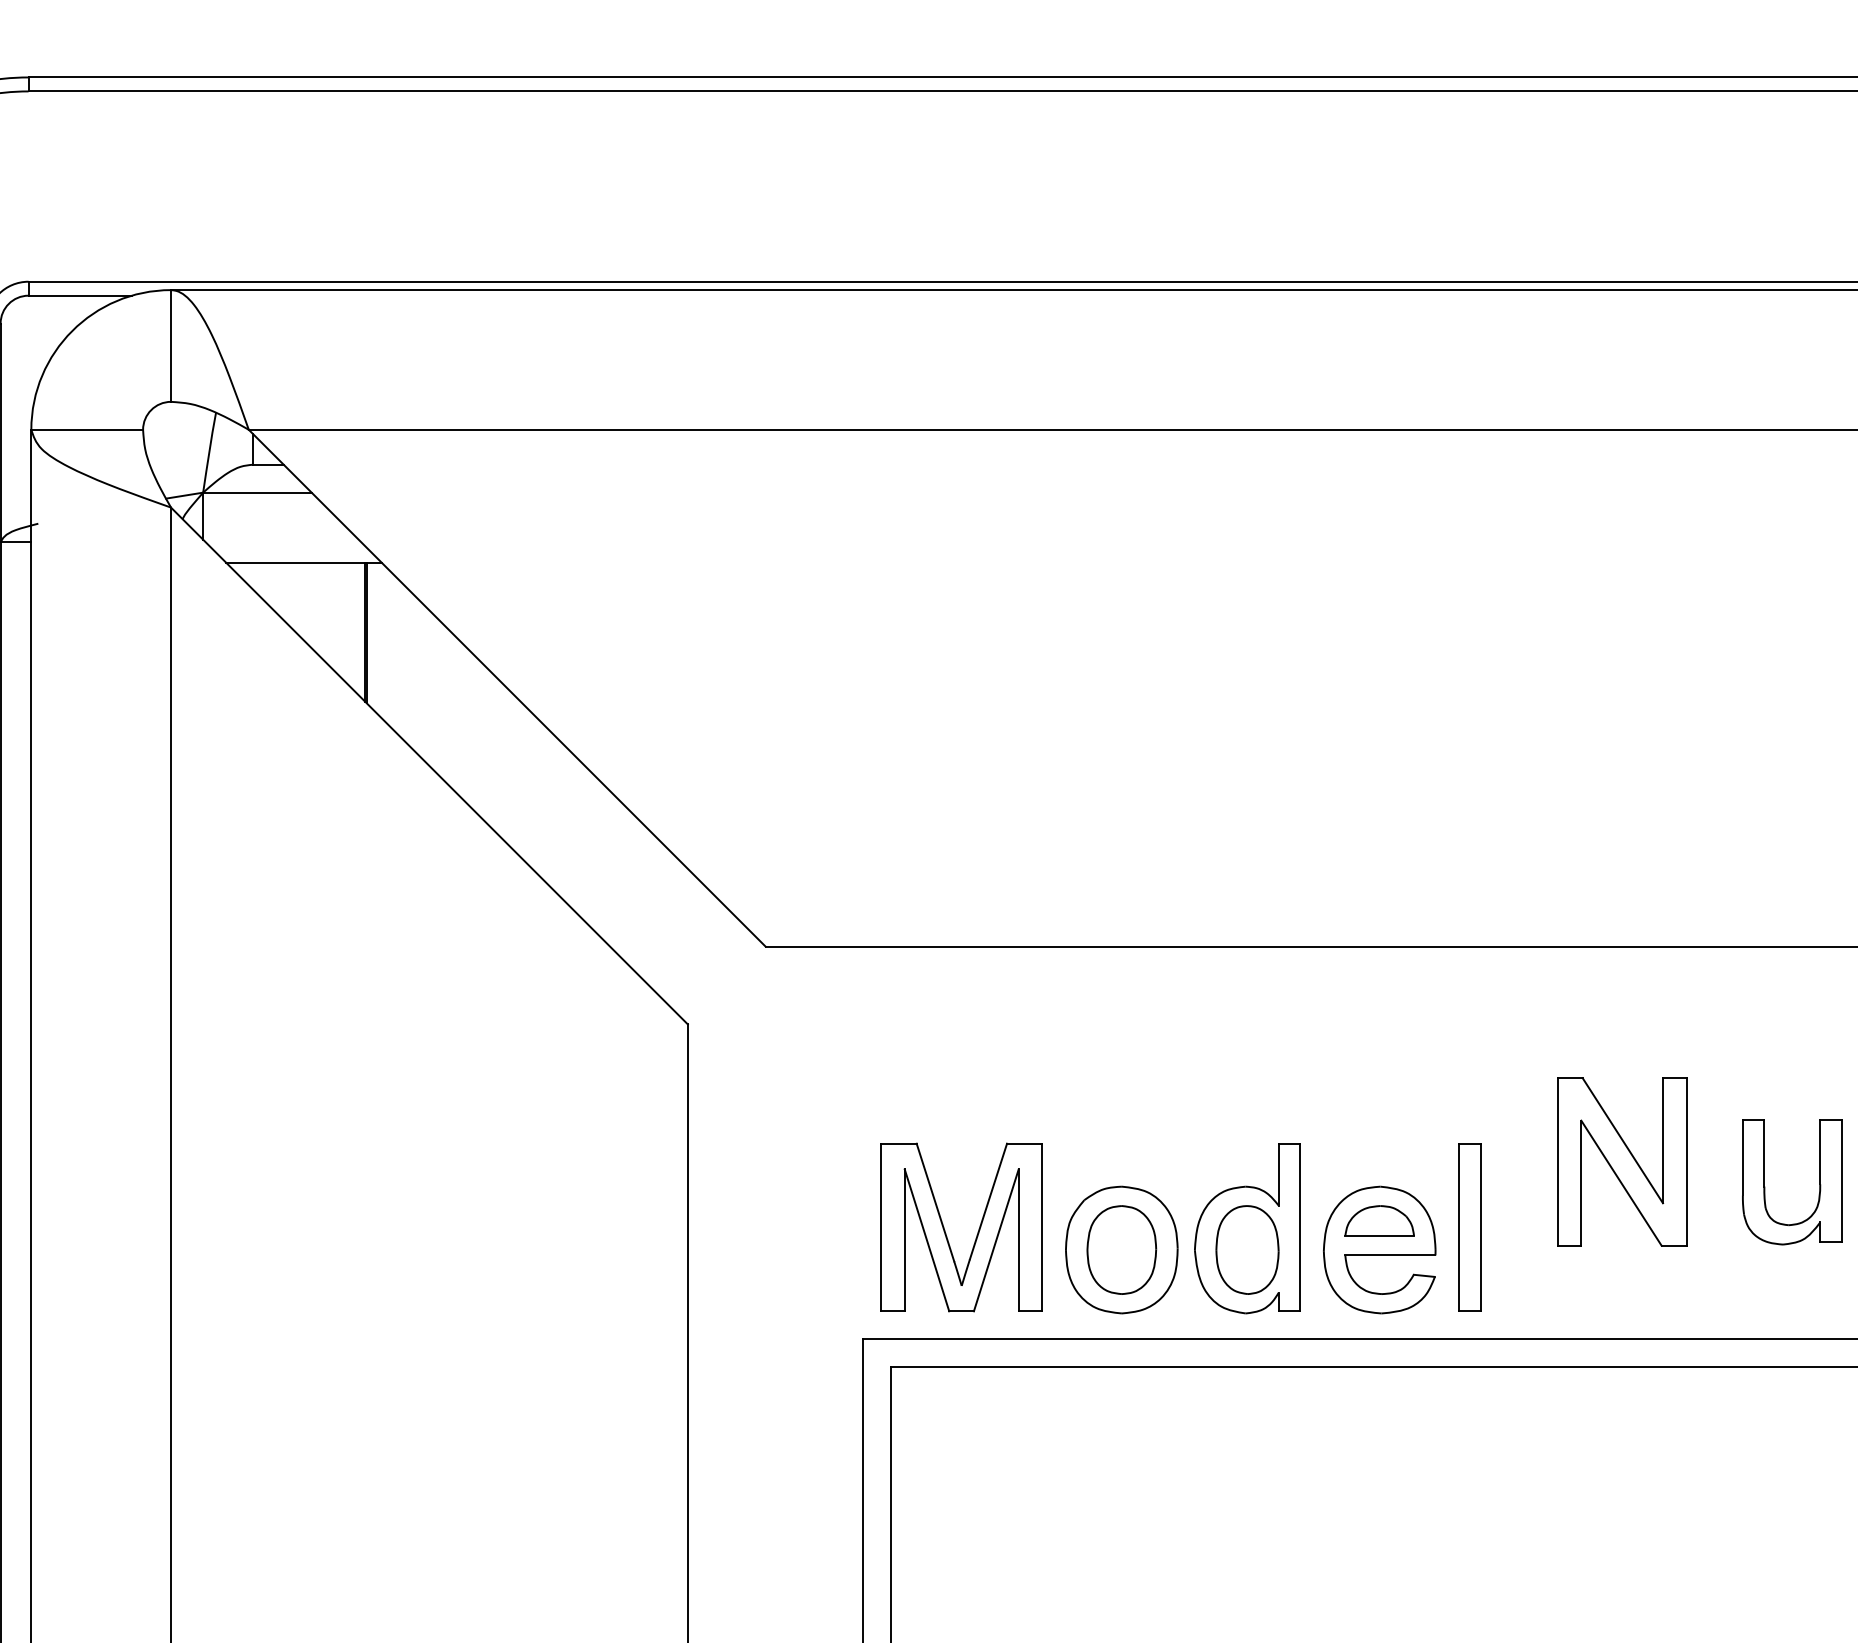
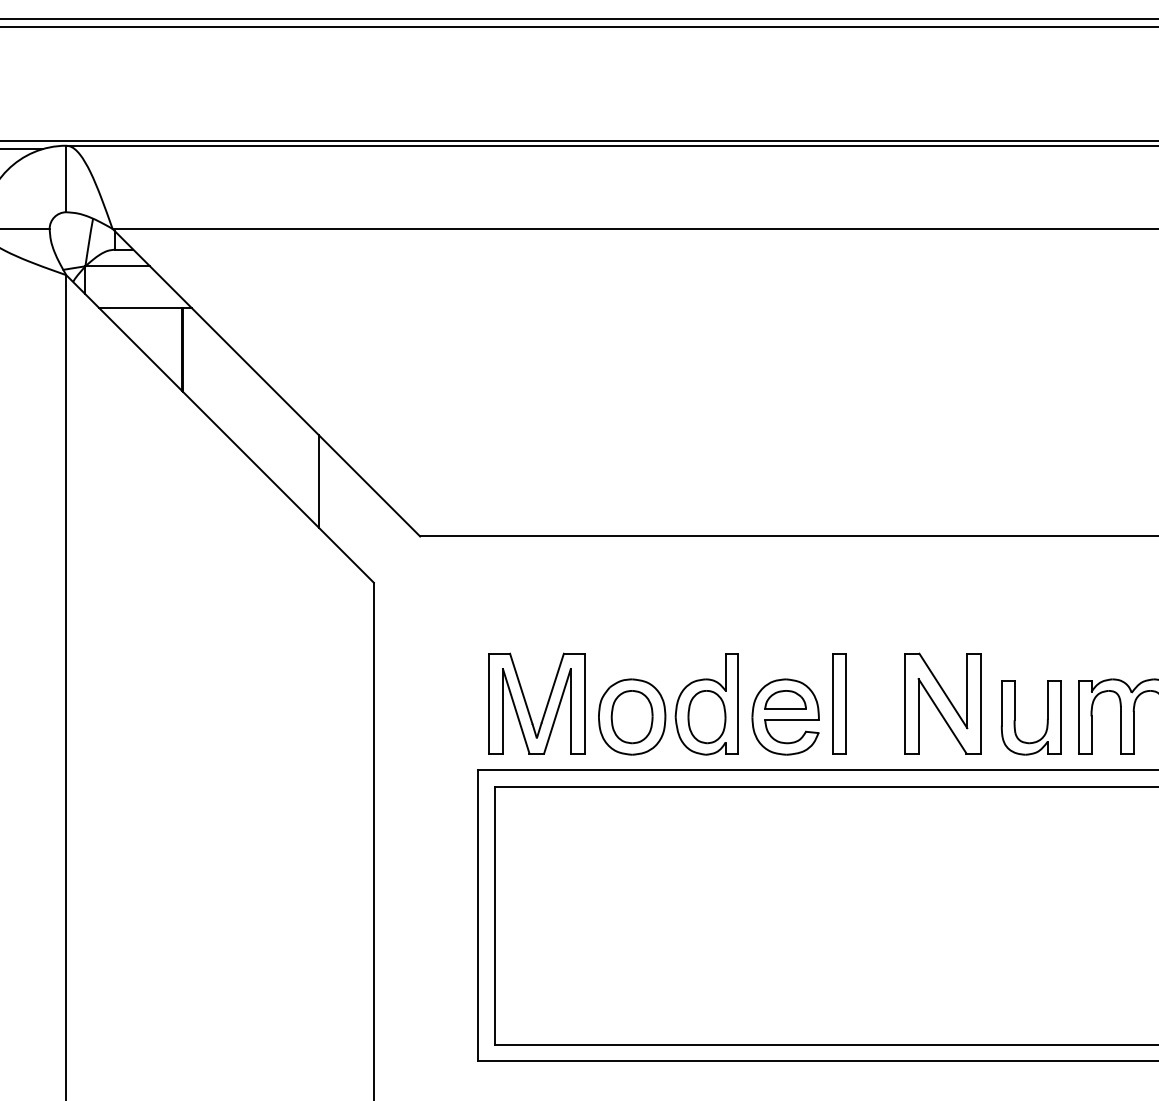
line: (596, 854) -> (319, 481), added
part: (1621, 1161) -> (942, 703), moved
part: (1765, 1181) -> (1015, 717), moved

